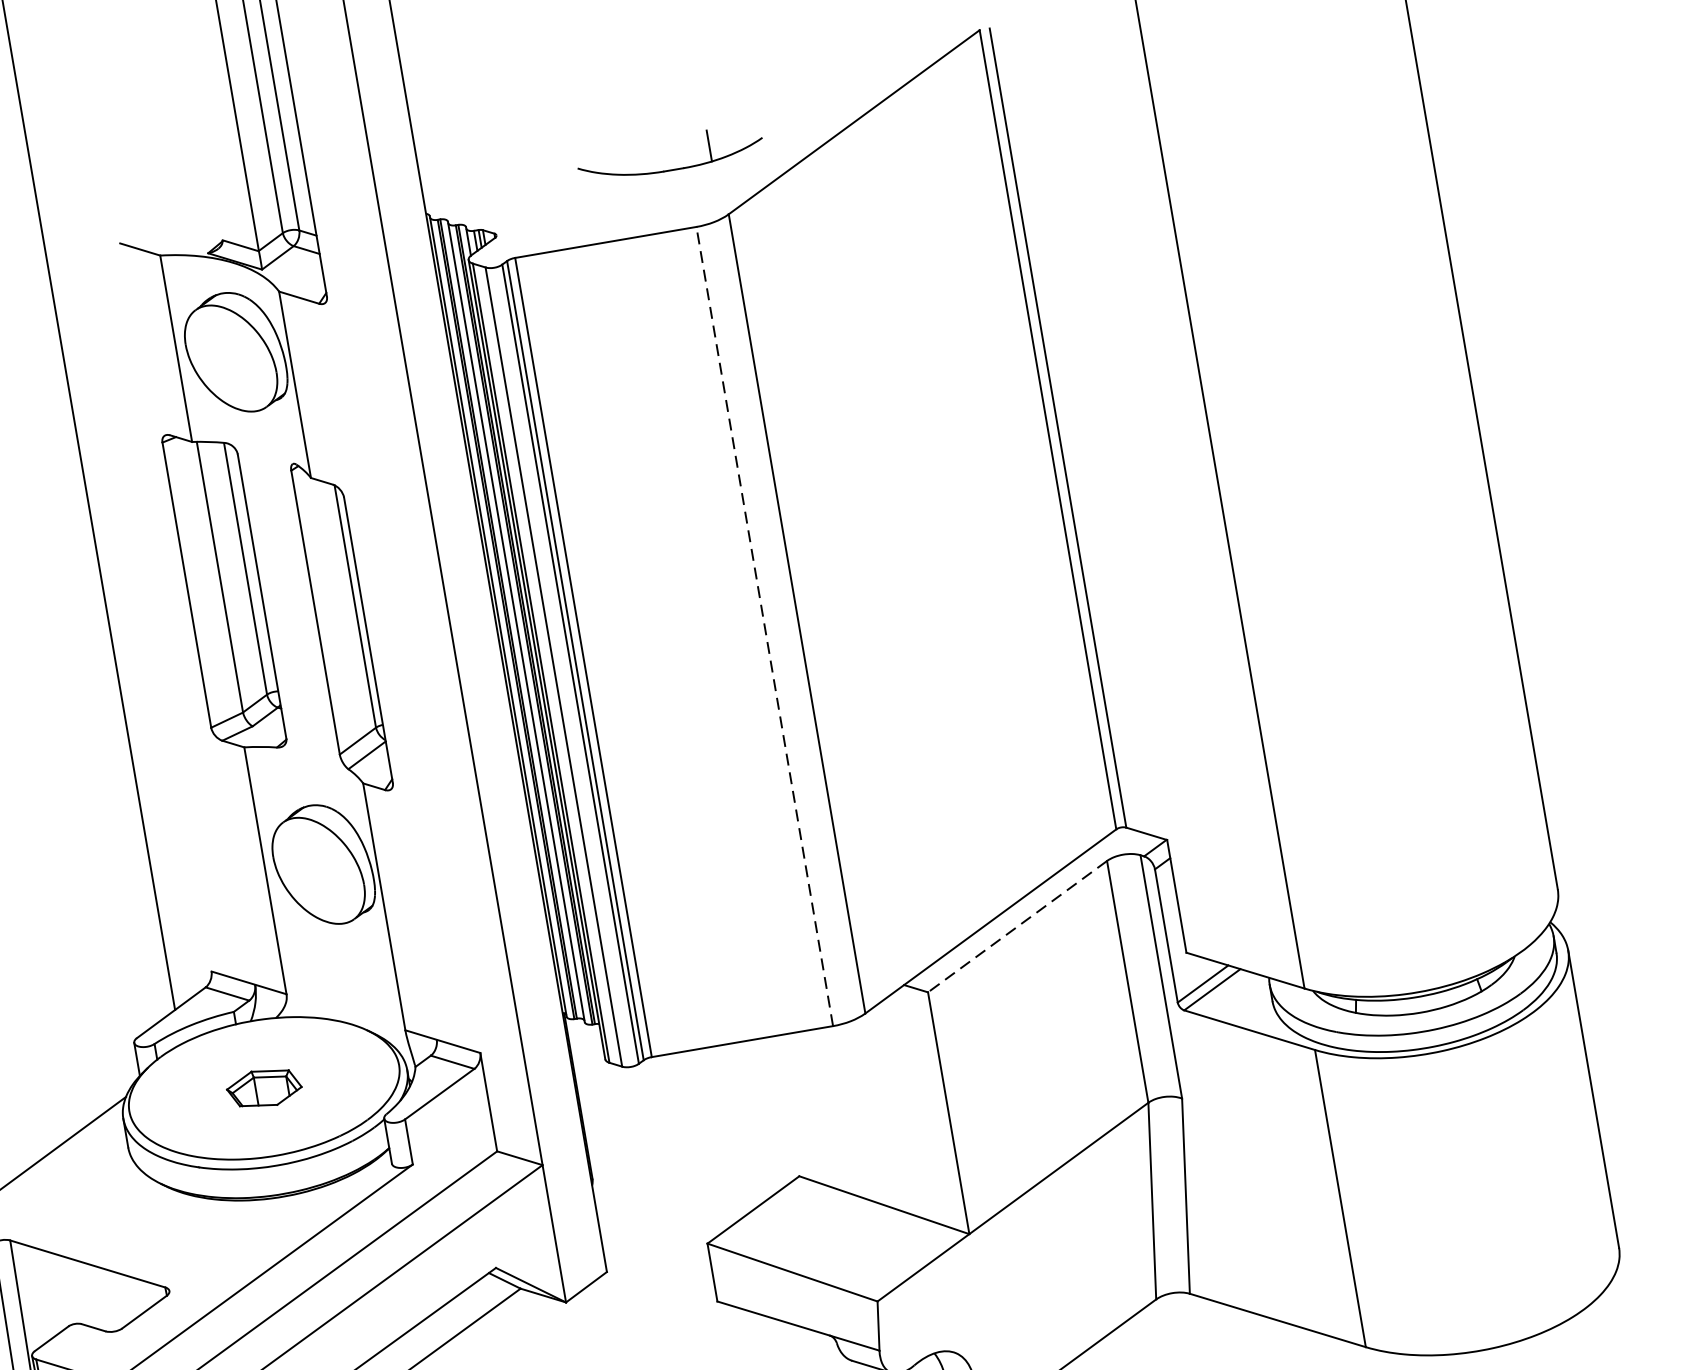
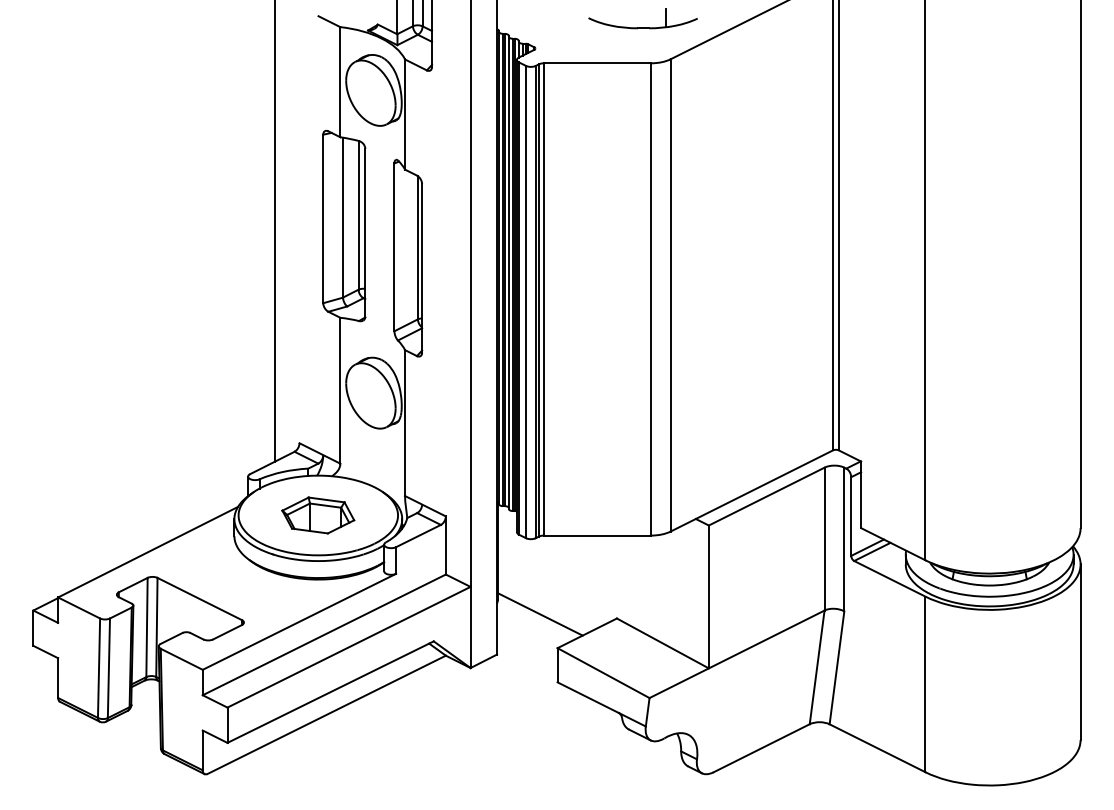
line: (765, 624) -> (651, 298), dashed -> solid
line: (1017, 926) -> (766, 496), dashed -> solid
part: (264, 1088) -> (318, 515), size x1.67
line: (667, 1191) -> (539, 614), added

